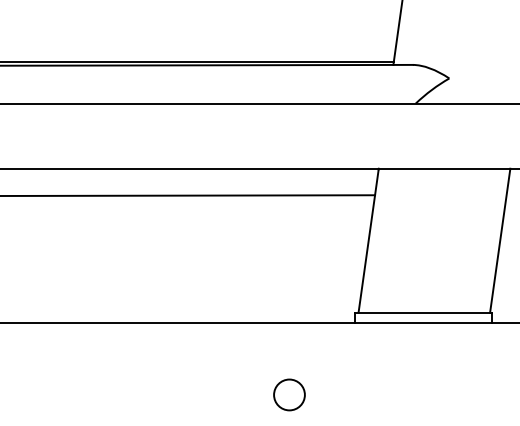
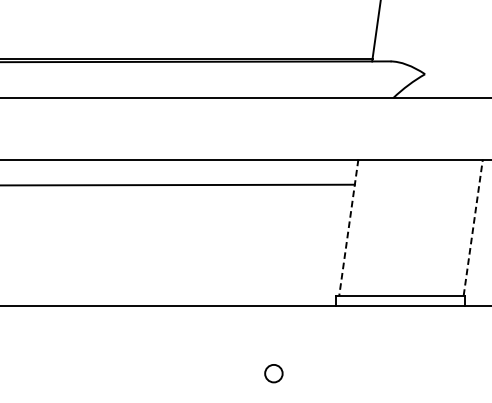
line: (368, 240) -> (348, 227), solid -> dashed
line: (500, 240) -> (473, 227), solid -> dashed
circle: (289, 394) -> (273, 373), size x0.6

